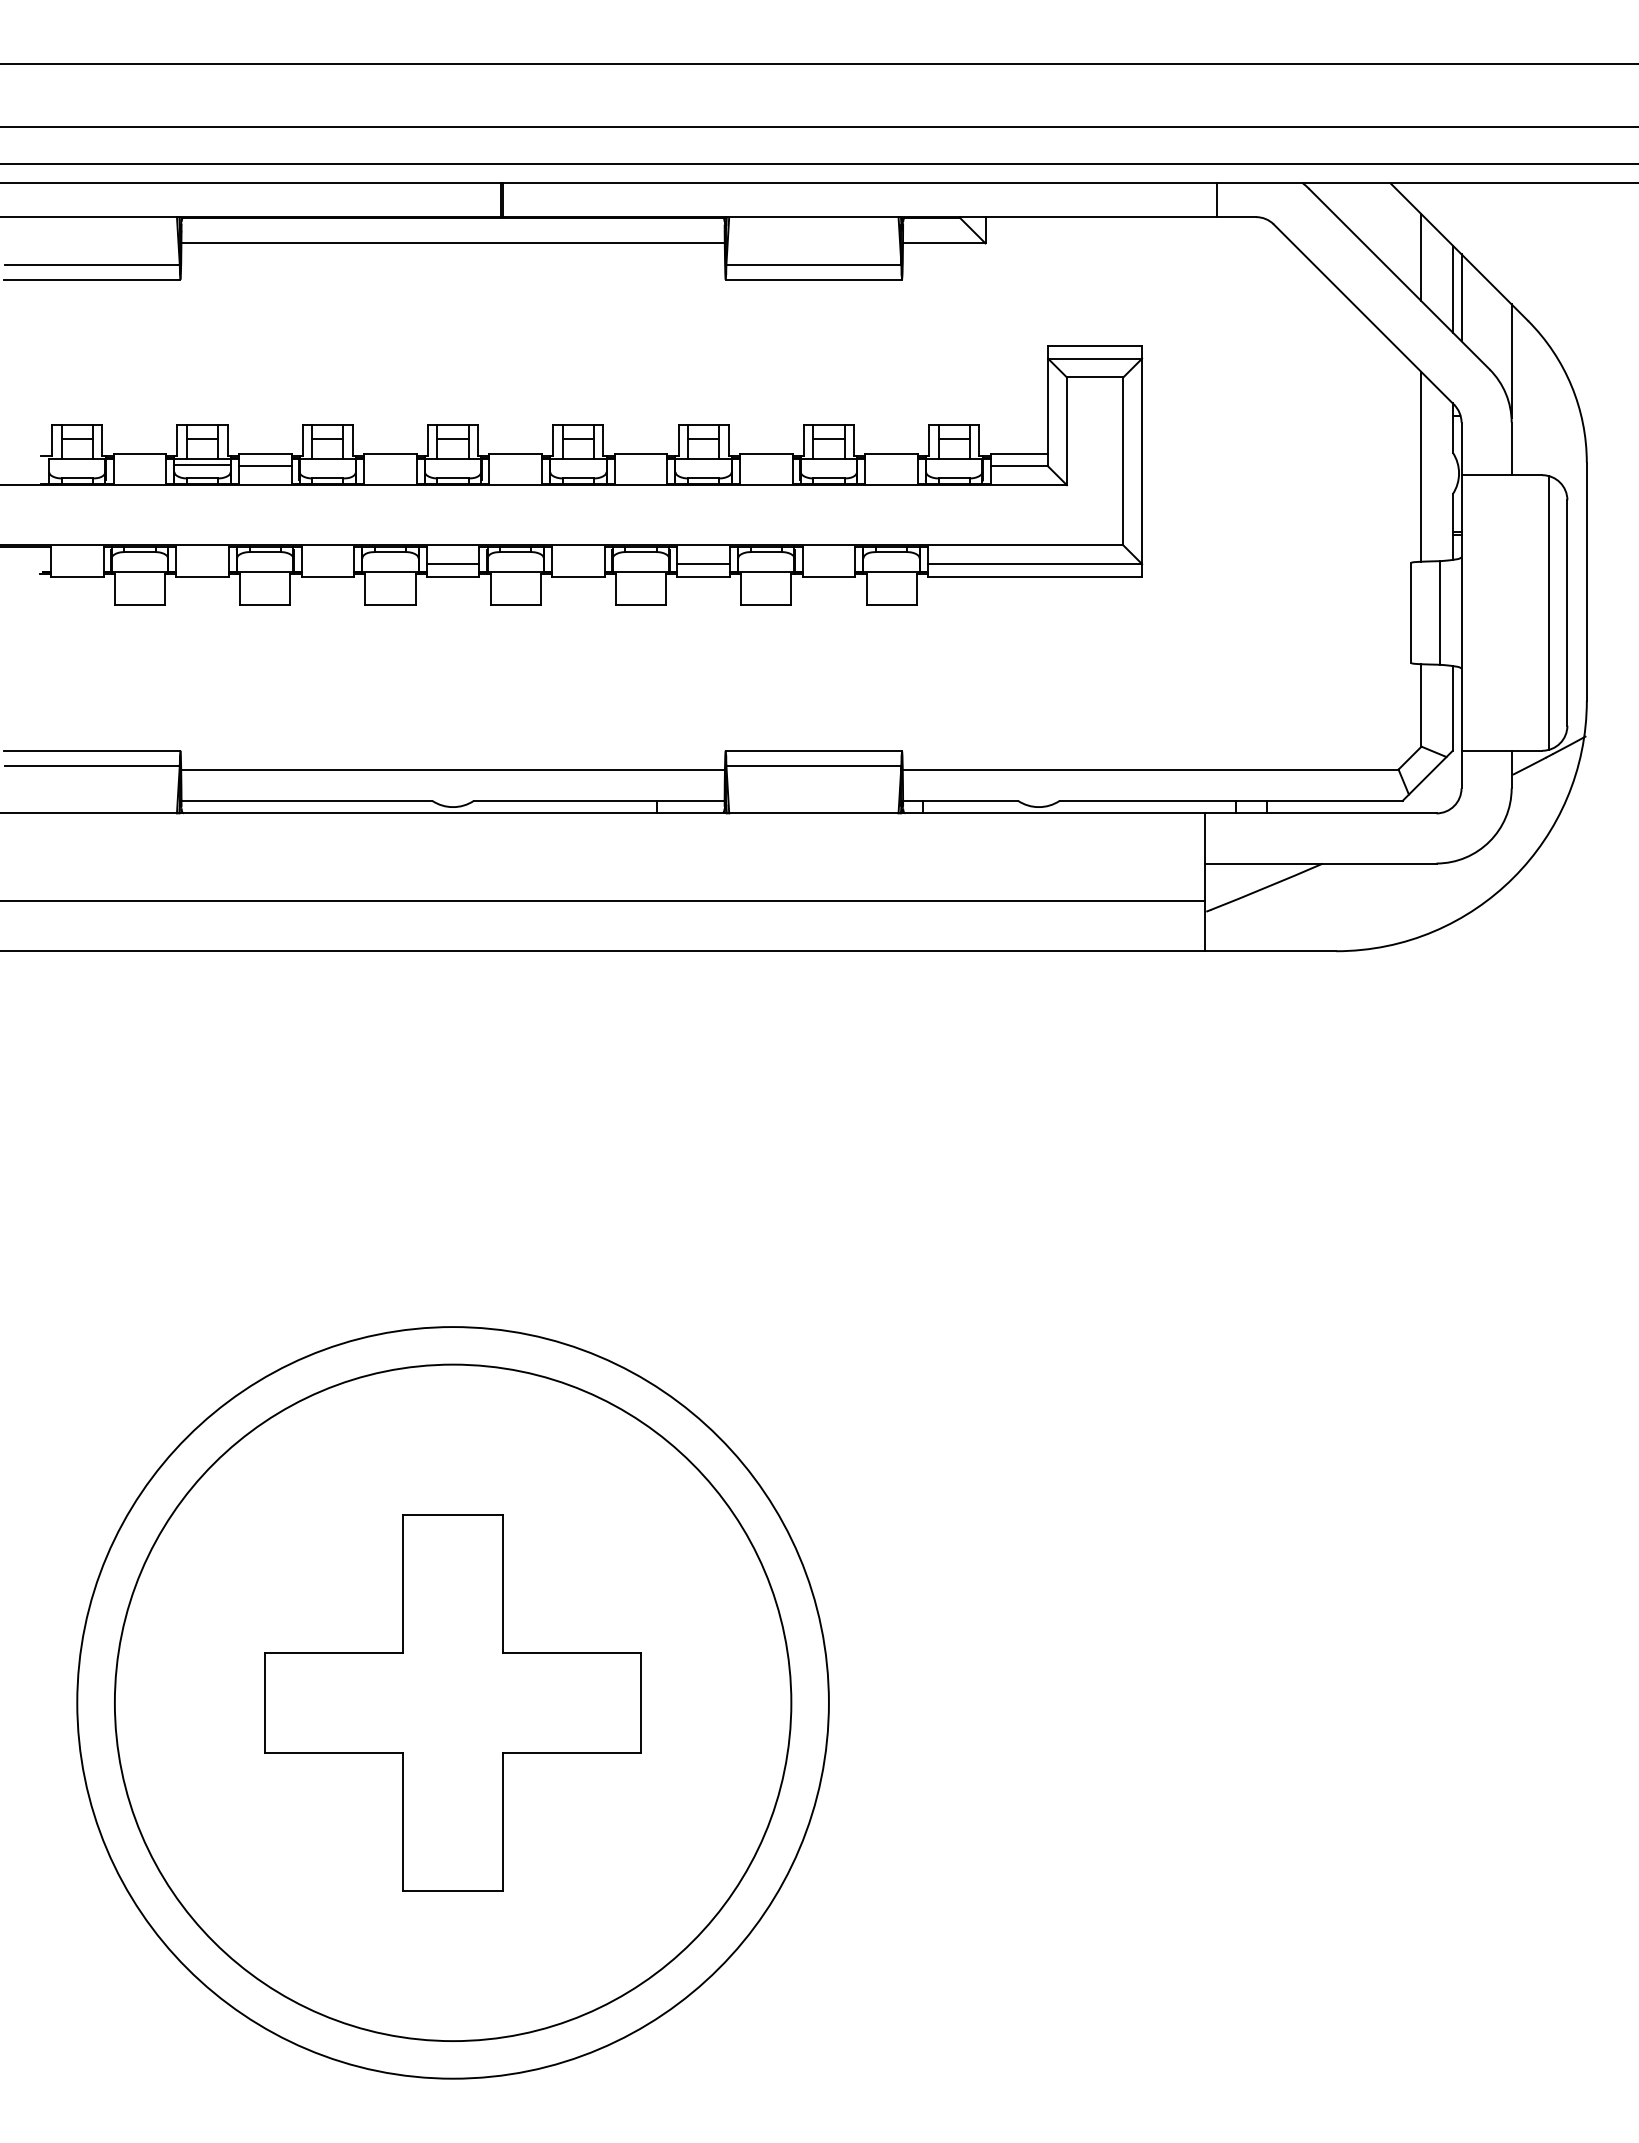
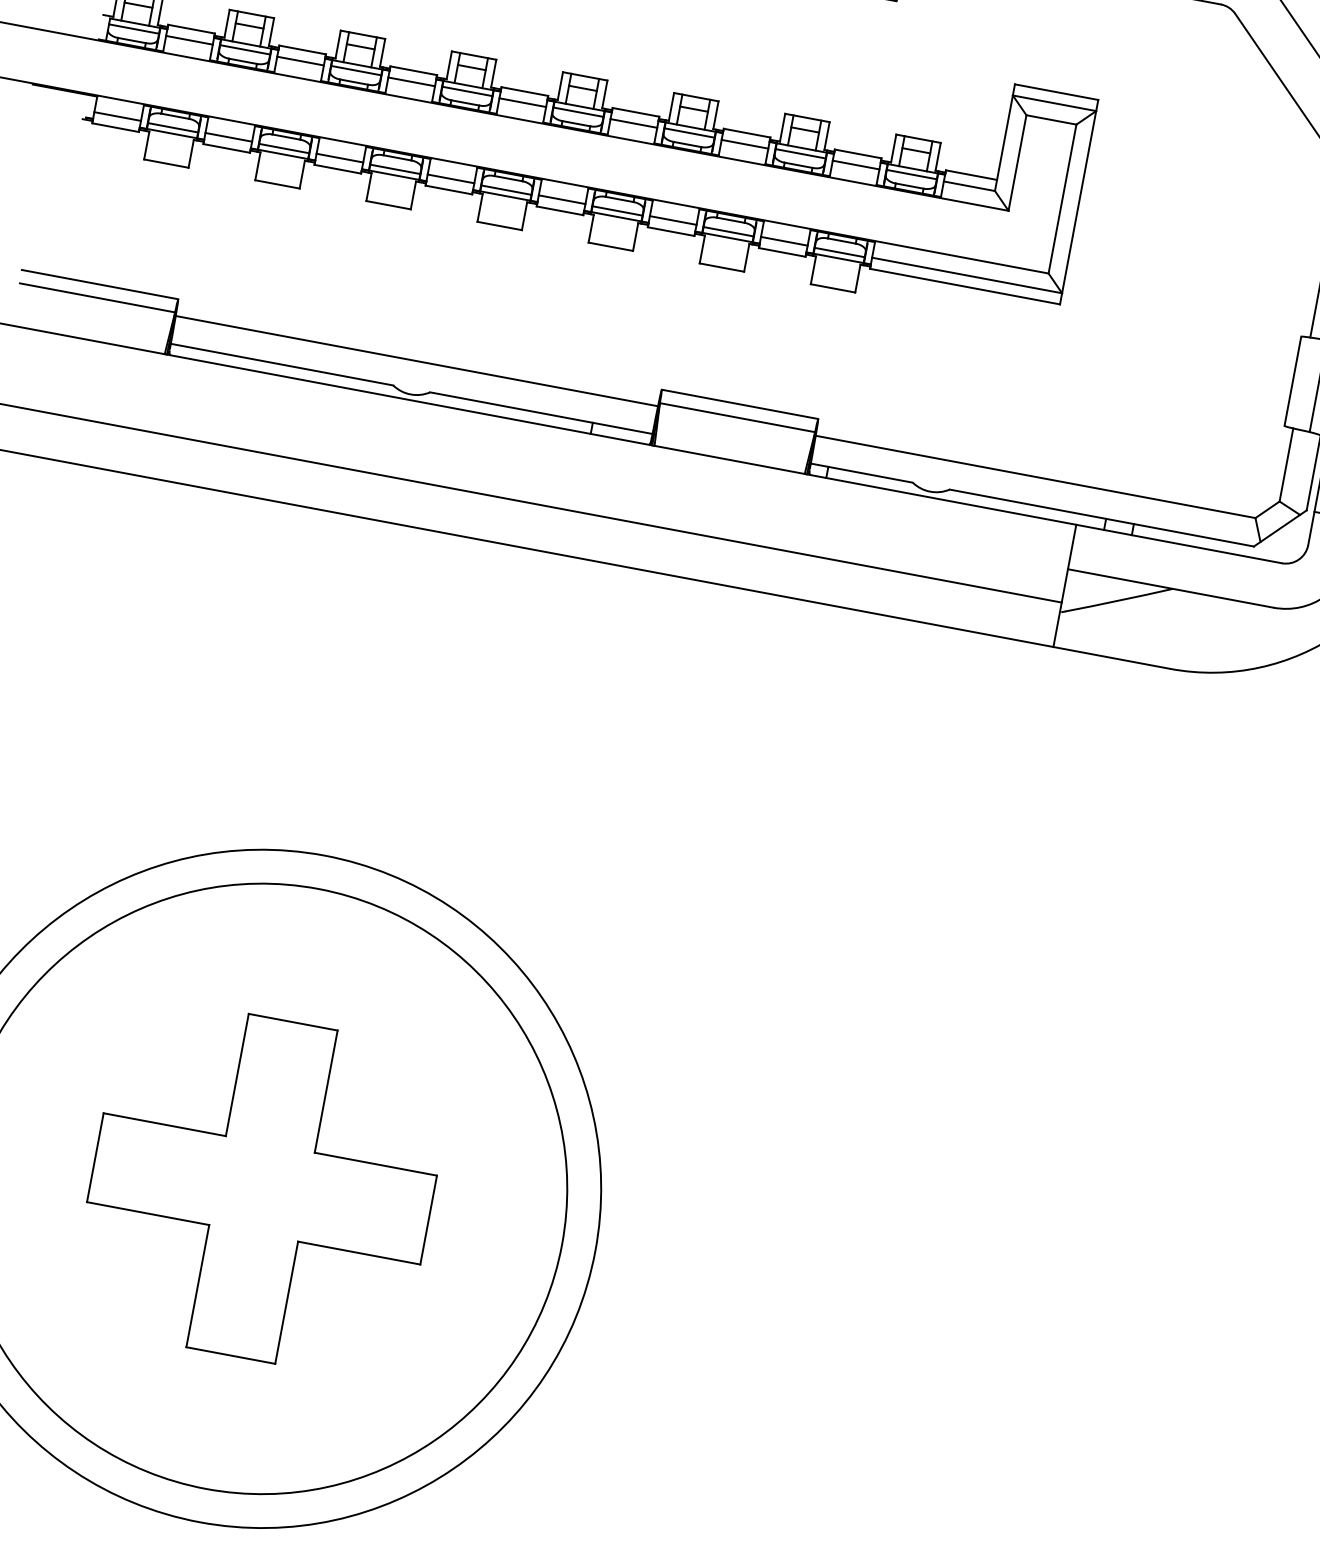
line: (77, 465) -> (134, 29), added
line: (327, 465) -> (356, 70), added
line: (452, 465) -> (466, 91), added
line: (578, 465) -> (578, 112), added
line: (703, 465) -> (689, 133), added
line: (828, 465) -> (800, 153), added
line: (954, 465) -> (912, 174), added
line: (139, 466) -> (189, 40), added
line: (390, 466) -> (411, 81), added
line: (515, 466) -> (522, 102), added
line: (640, 466) -> (633, 123), added
line: (765, 466) -> (744, 144), added
line: (891, 466) -> (856, 165), added
line: (76, 564) -> (116, 116), added
line: (202, 564) -> (228, 137), added
line: (327, 564) -> (339, 158), added
line: (578, 564) -> (562, 200), added
line: (828, 564) -> (783, 241), added
line: (139, 565) -> (172, 128), added
line: (264, 565) -> (283, 148), added
line: (390, 565) -> (395, 169), added
line: (515, 565) -> (506, 190), added
line: (640, 565) -> (617, 211), added
line: (766, 565) -> (728, 232), added
line: (891, 565) -> (839, 252), added

